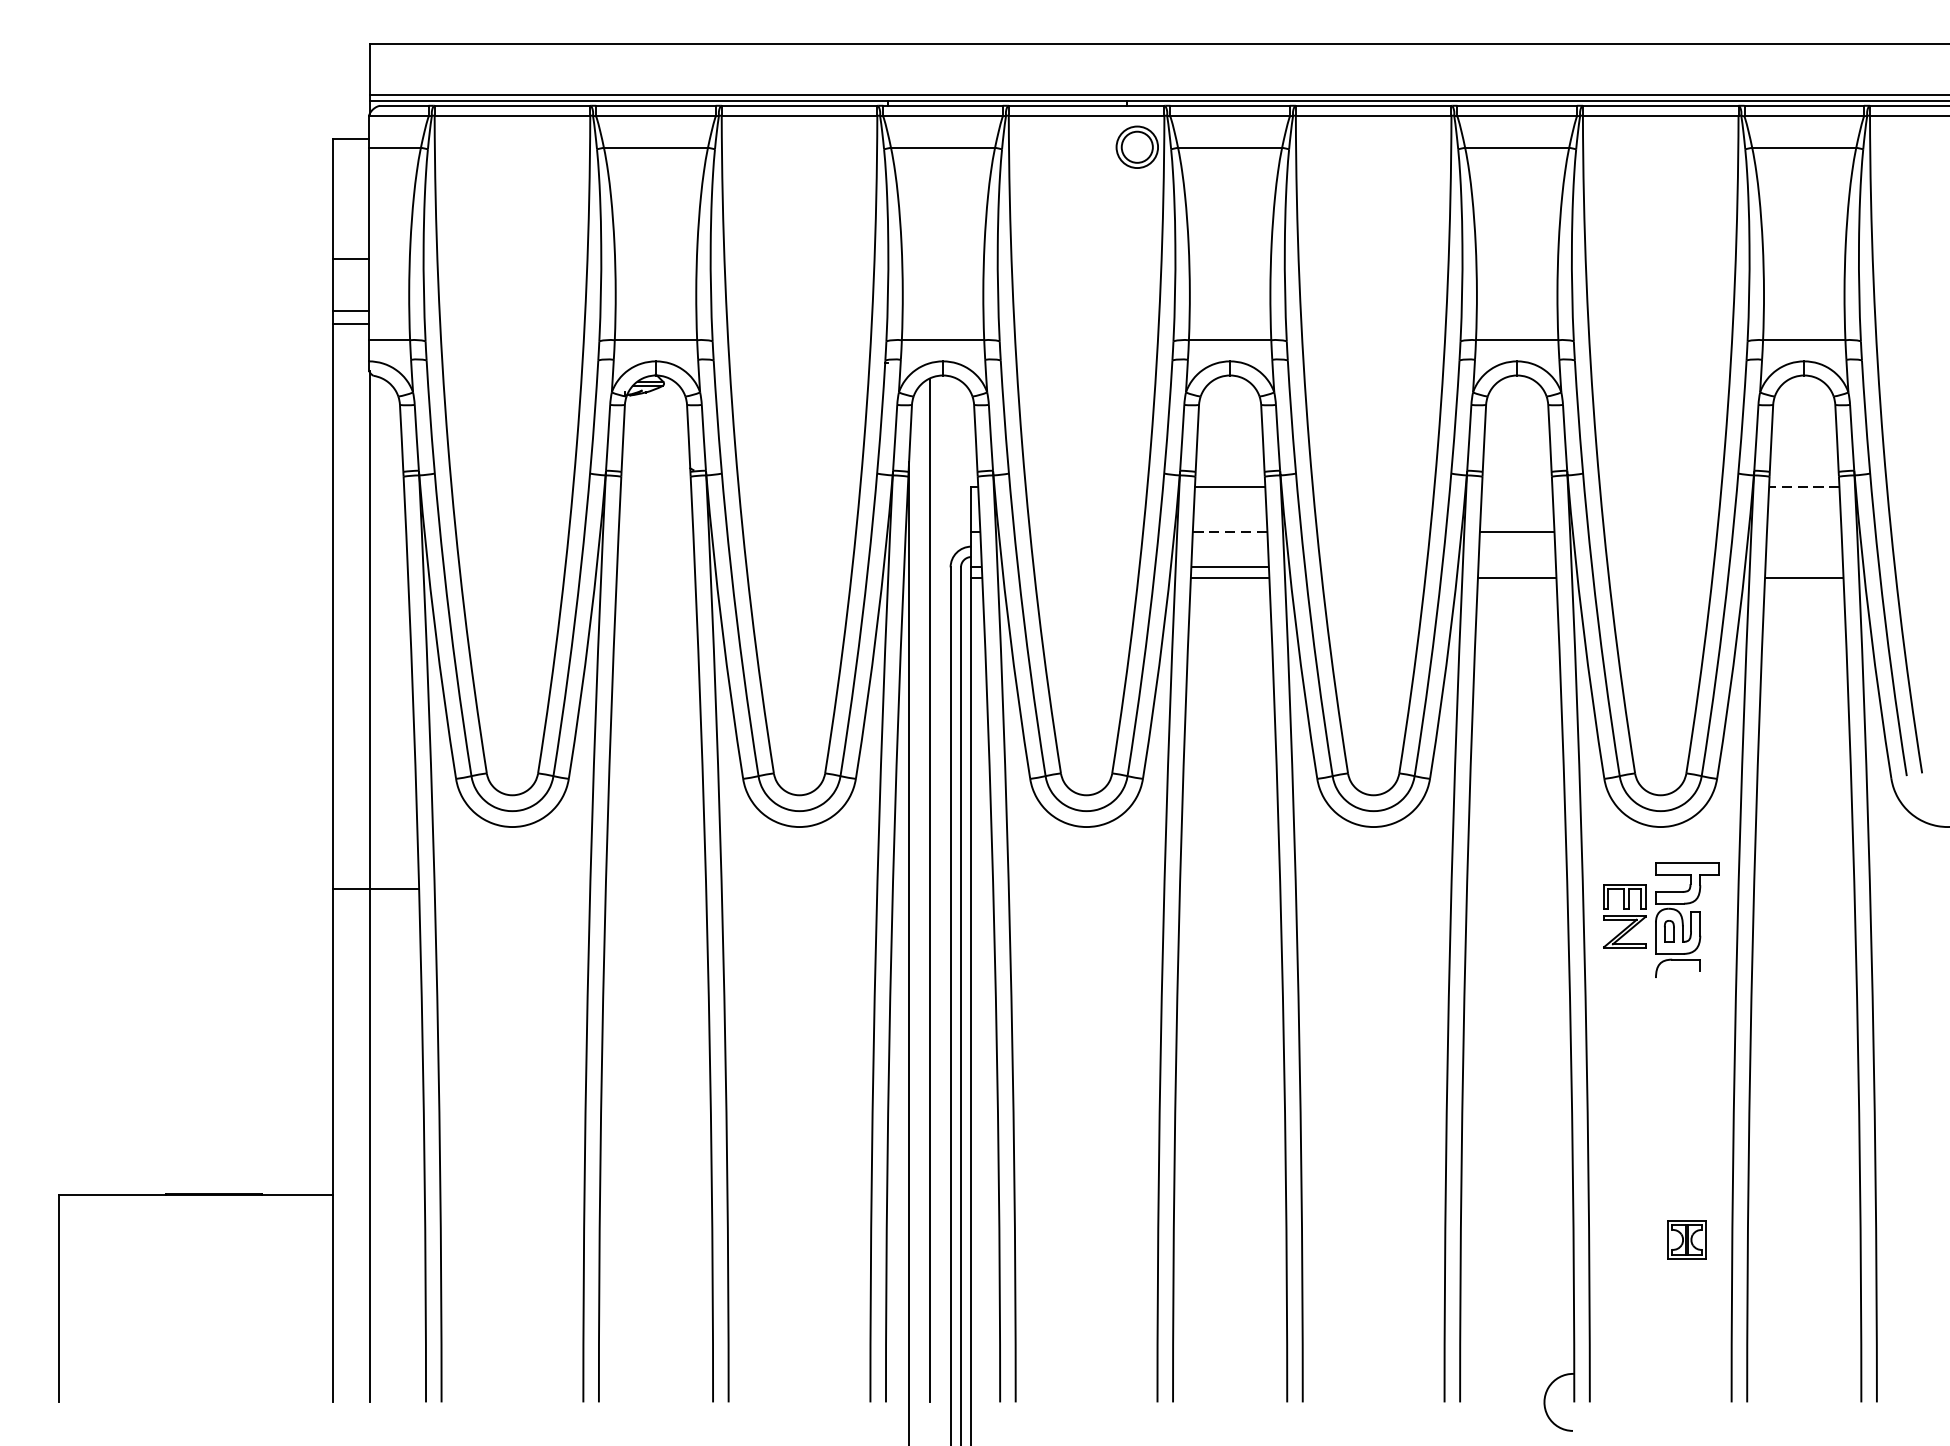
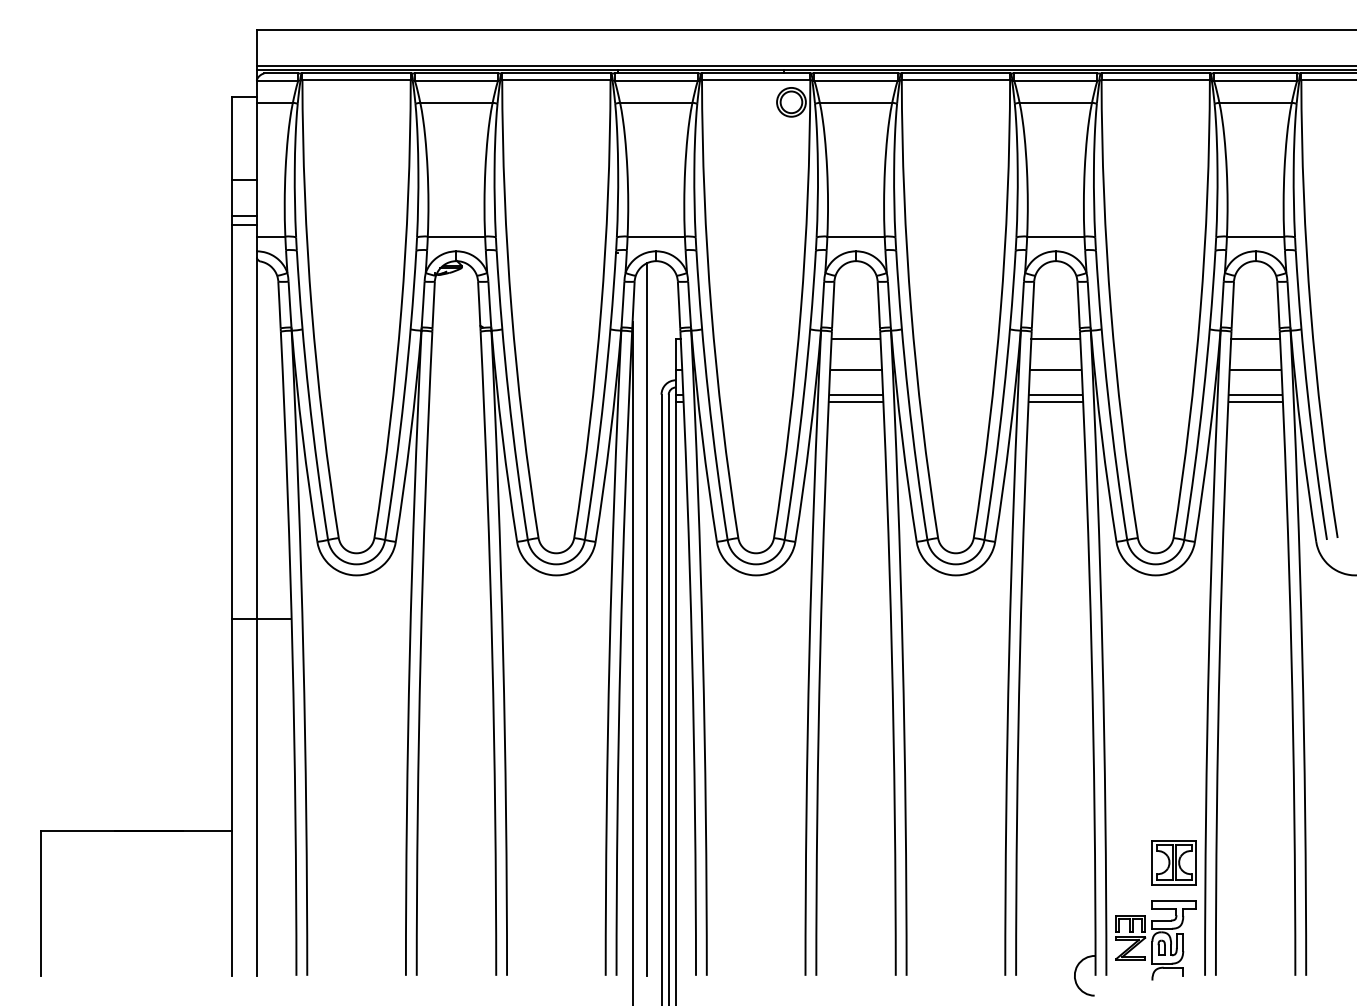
line: (1516, 486) -> (1055, 338), added
line: (1804, 486) -> (1255, 338), dashed -> solid
line: (1230, 532) -> (856, 370), dashed -> solid
line: (1804, 532) -> (1255, 370), added
line: (1516, 567) -> (1055, 394), added
line: (1804, 567) -> (1255, 394), added
part: (1660, 920) -> (1155, 940), moved
part: (1686, 1239) -> (1173, 862), size x1.67

